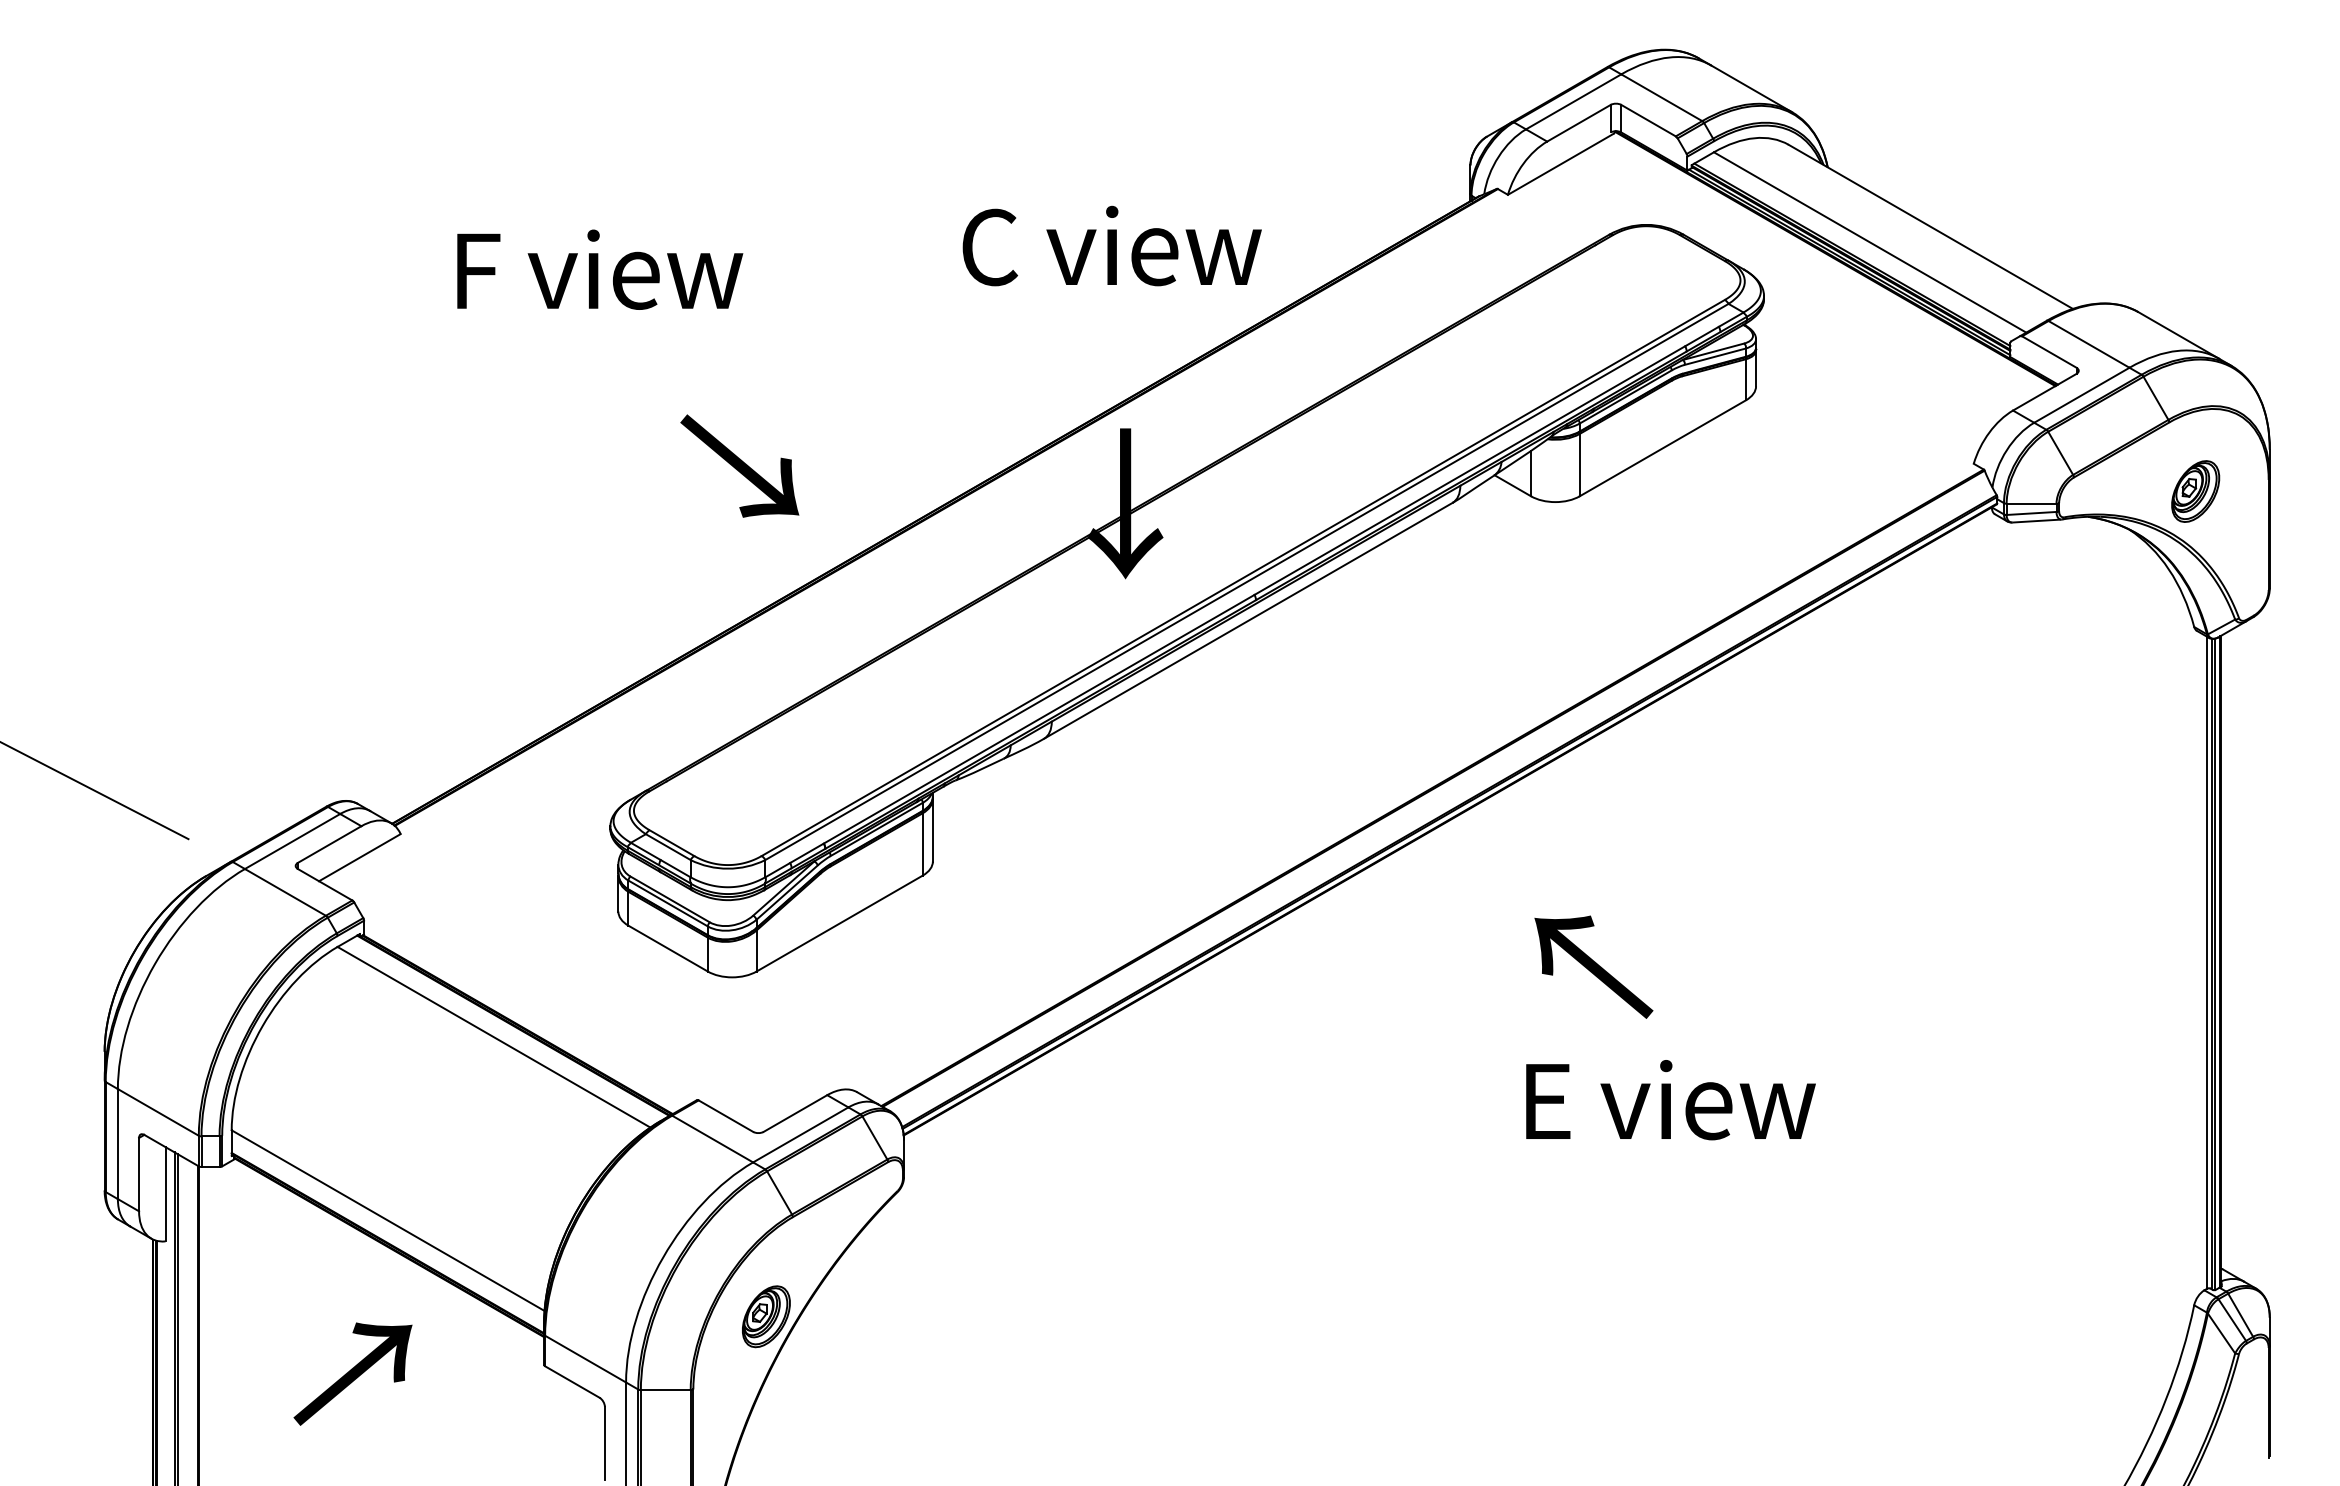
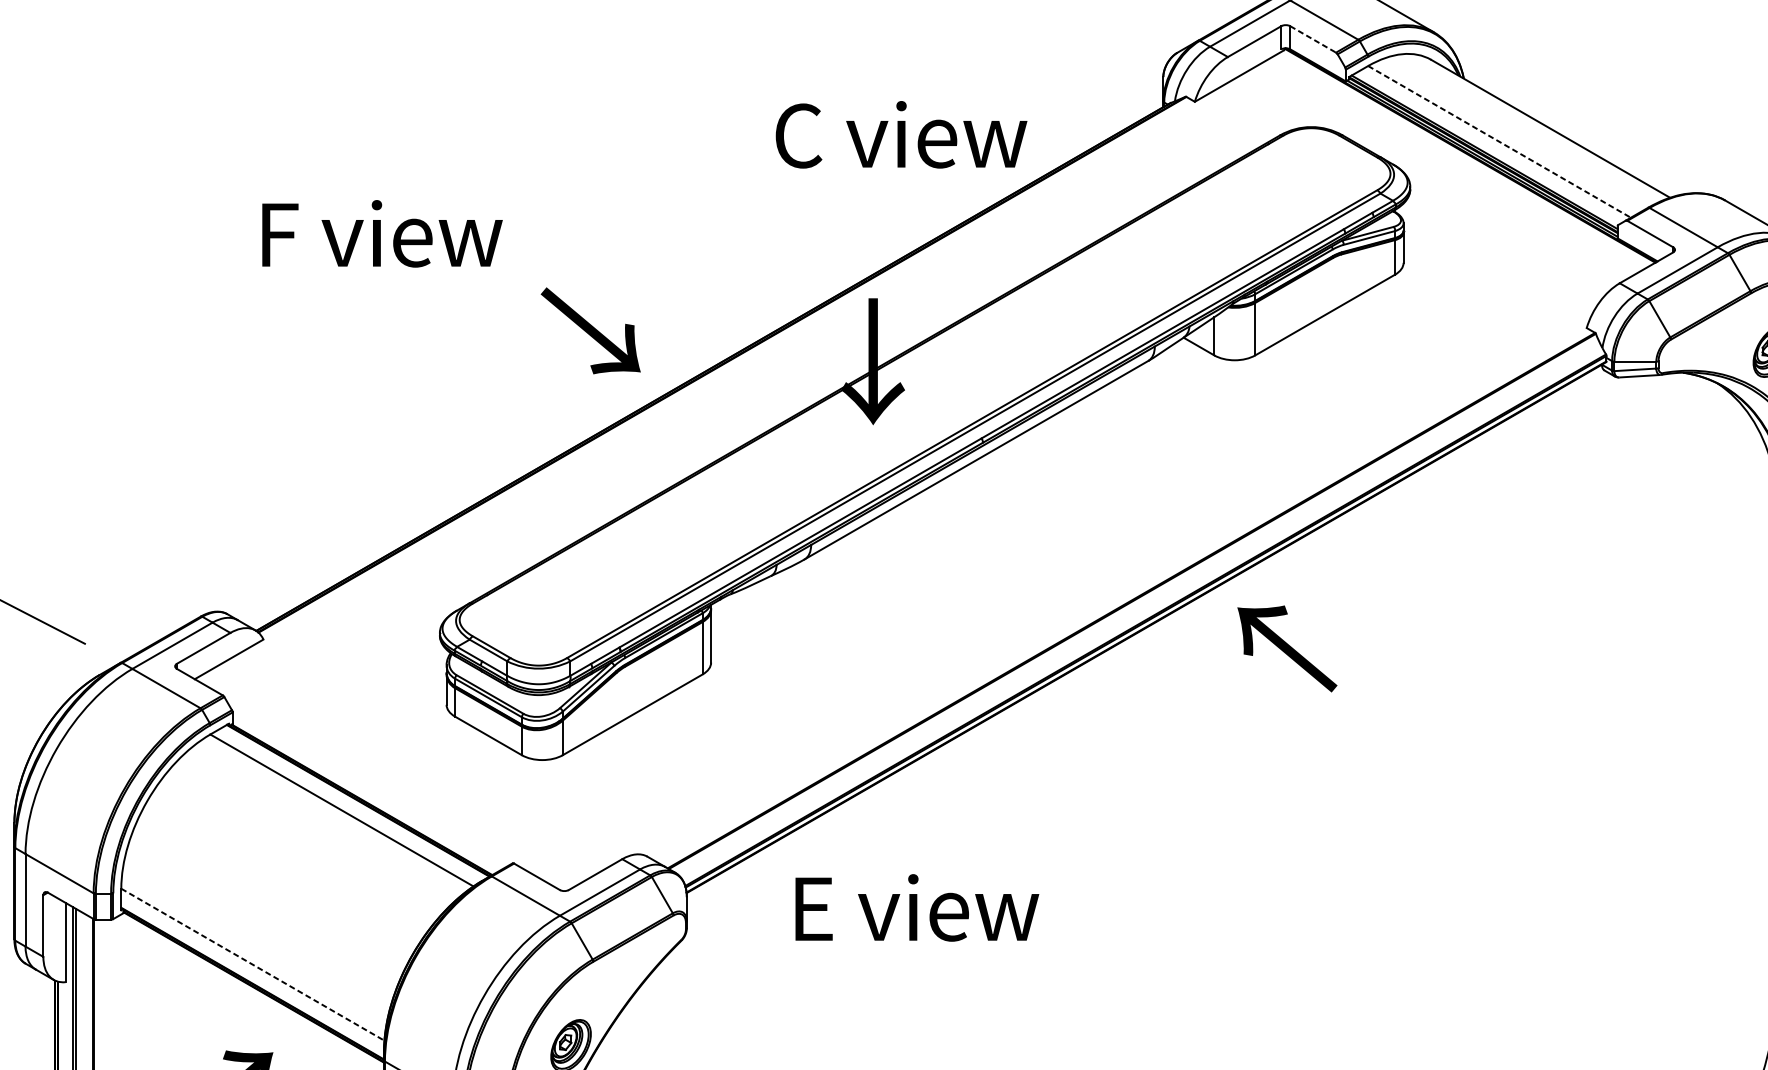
line: (1648, 120) -> (1313, 39), solid -> dashed
line: (1870, 242) -> (1499, 141), solid -> dashed
text: (1111, 245) -> (900, 134), moved
text: (600, 269) -> (382, 233), moved
text: (739, 465) -> (590, 330), moved
text: (1593, 966) -> (1287, 648), moved
text: (1670, 1100) -> (916, 908), moved
line: (388, 1220) -> (253, 964), solid -> dashed

